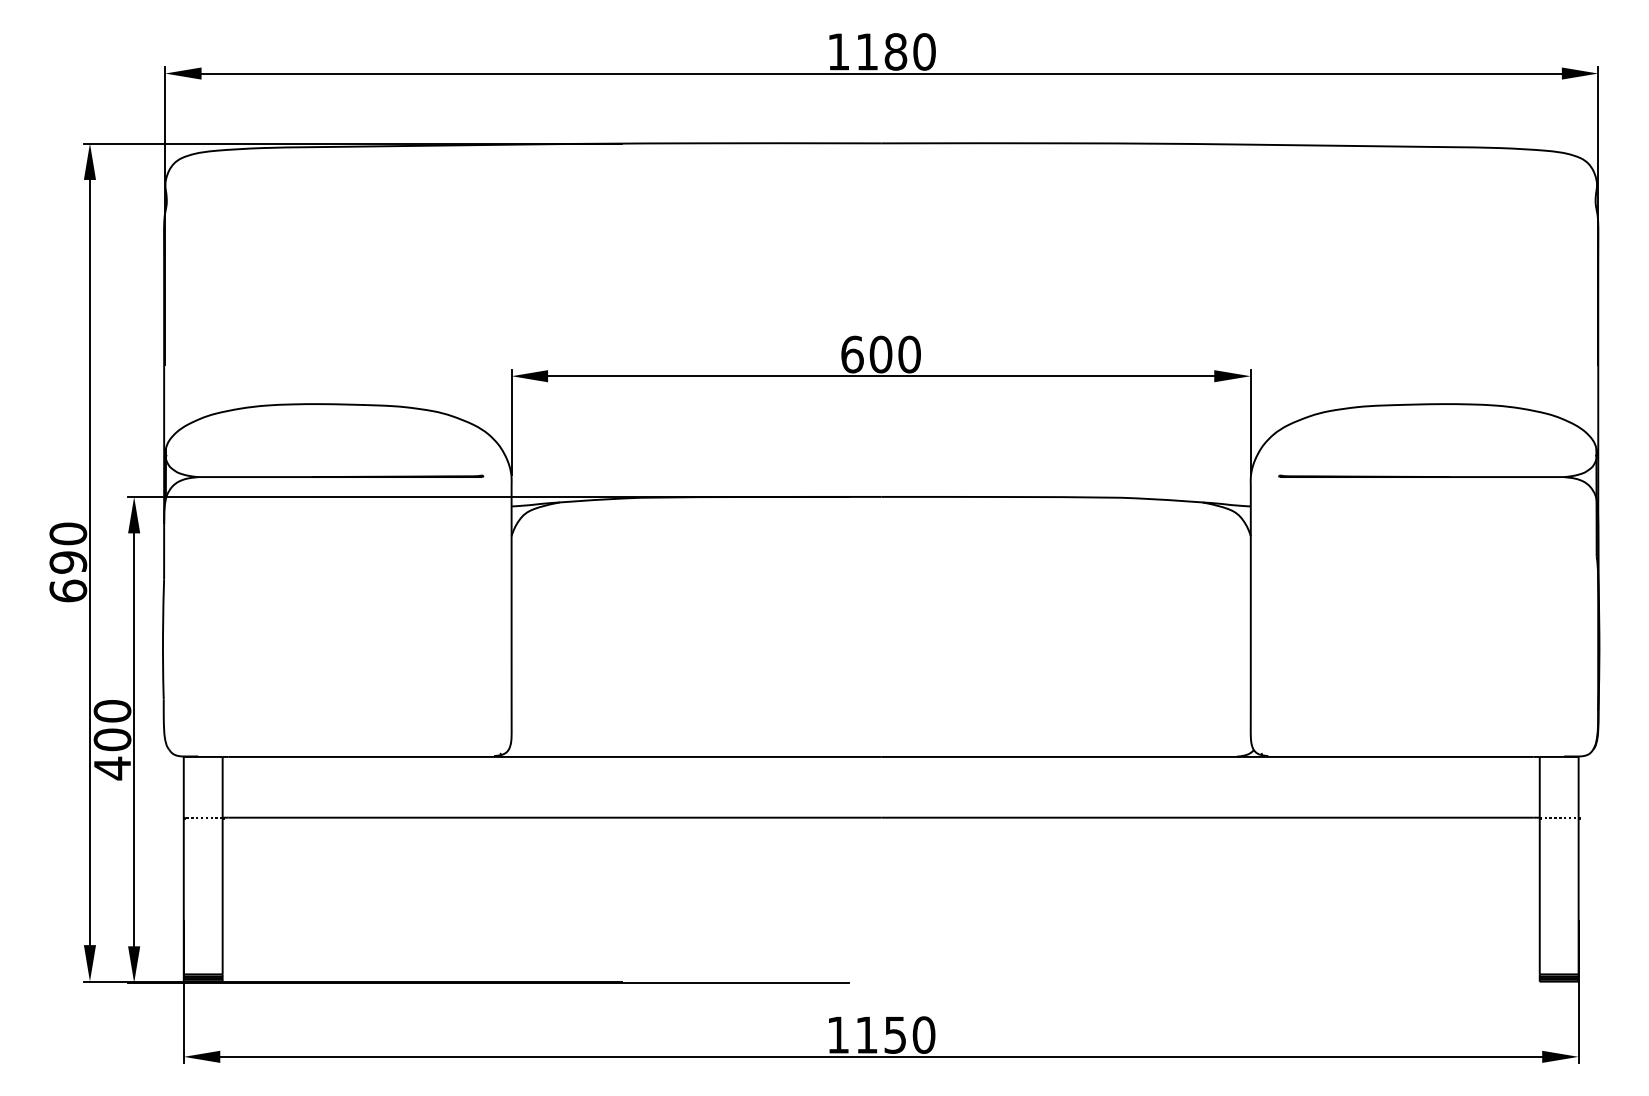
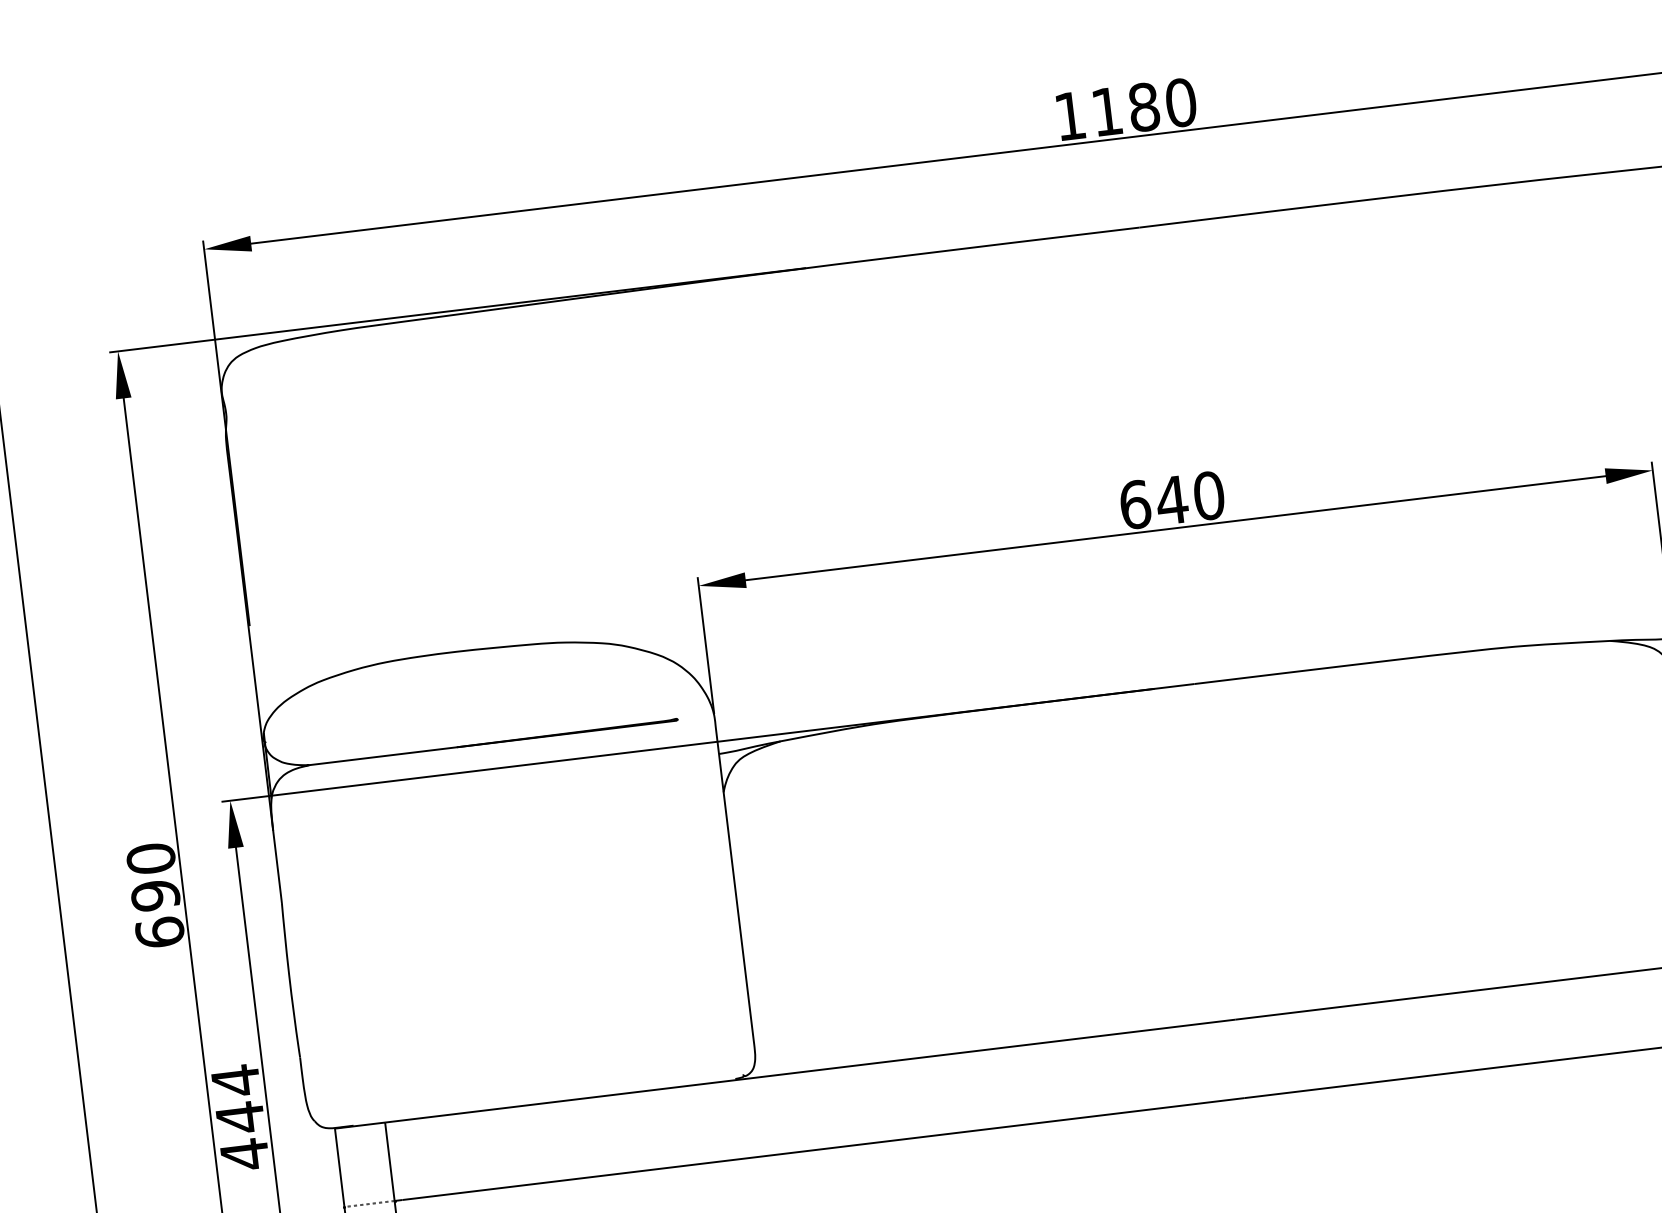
text: (880, 354) -> (1171, 500), 600 -> 640
text: (112, 725) -> (238, 1099), 400 -> 444

